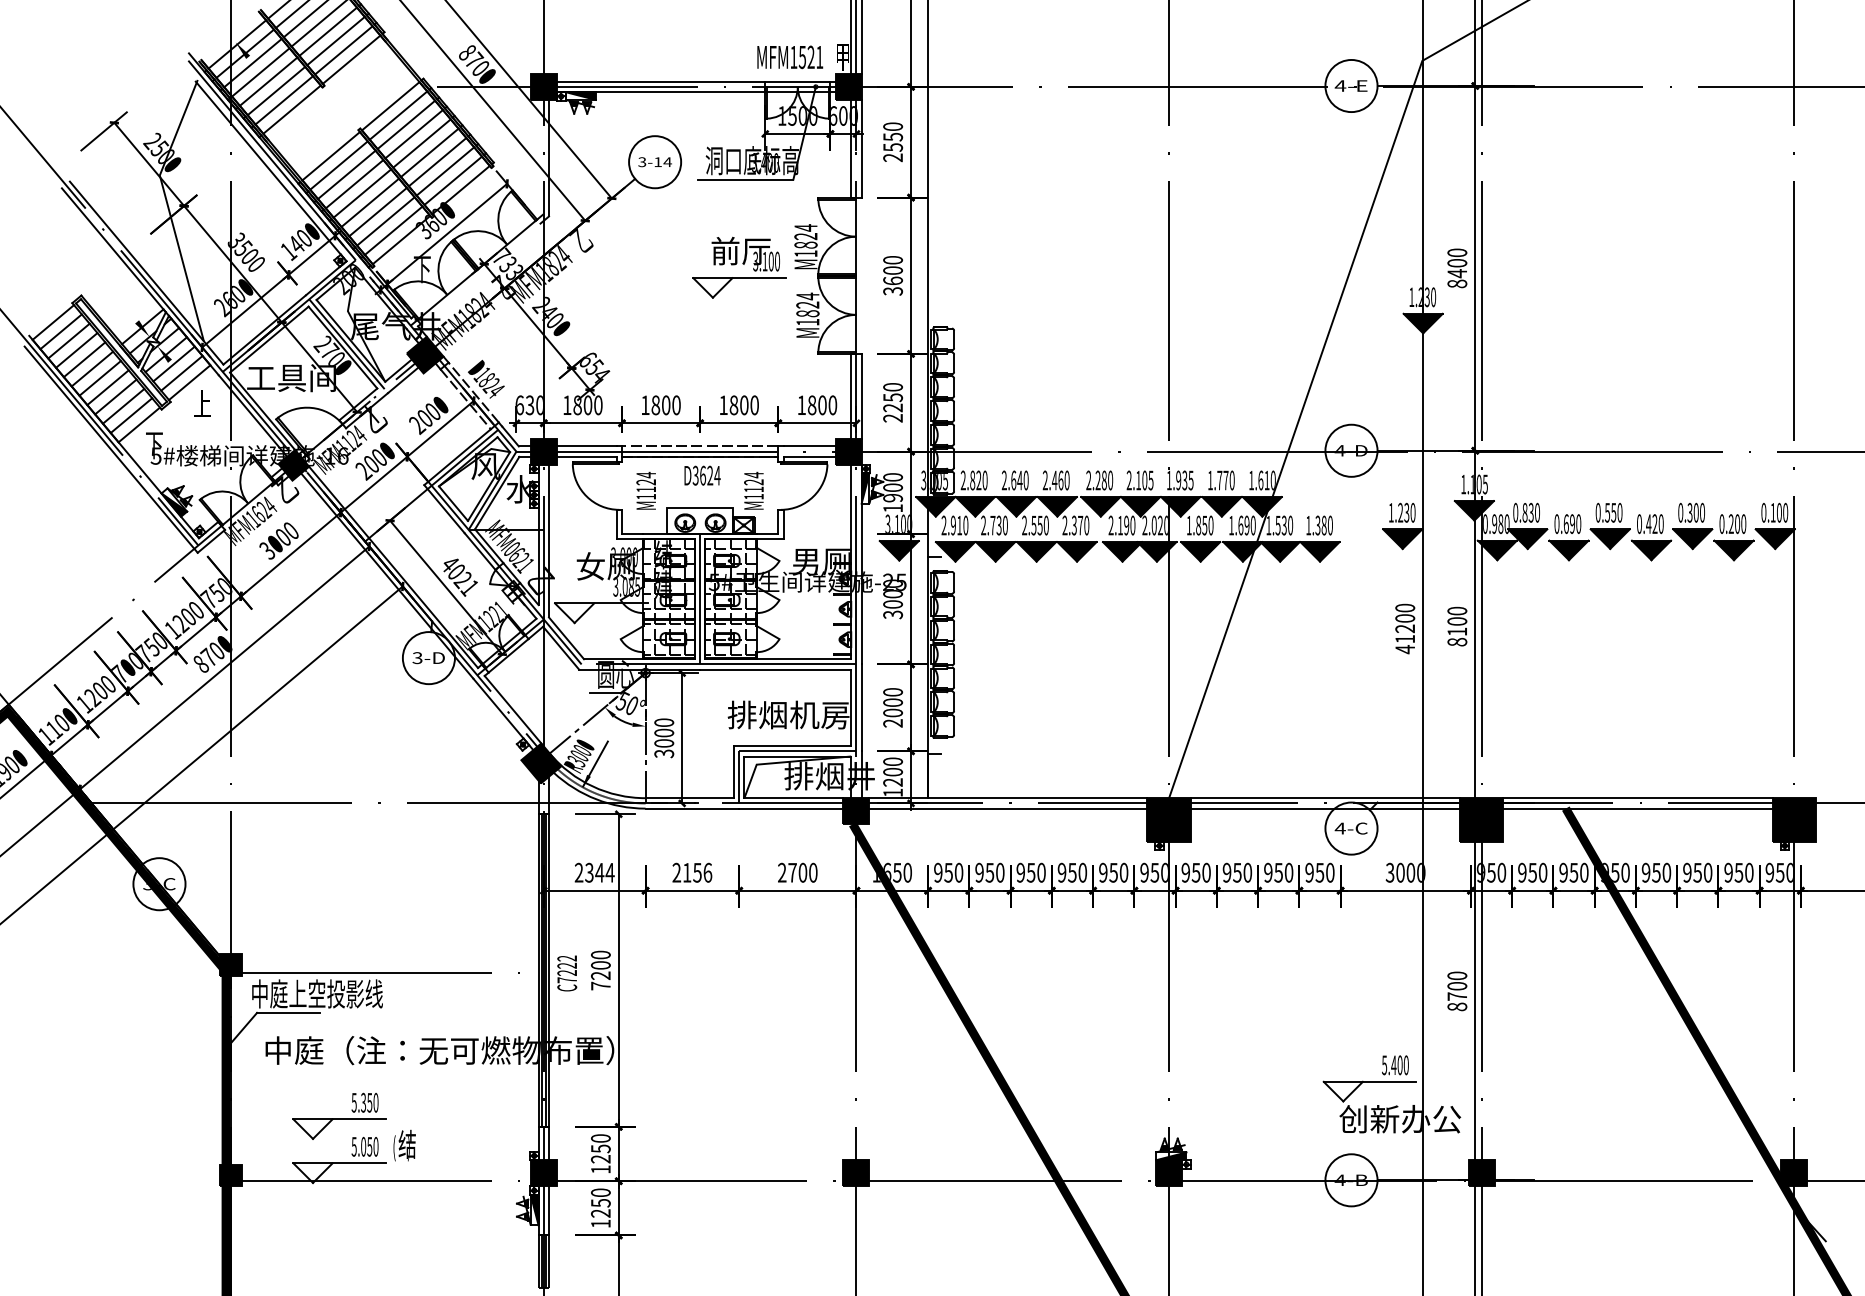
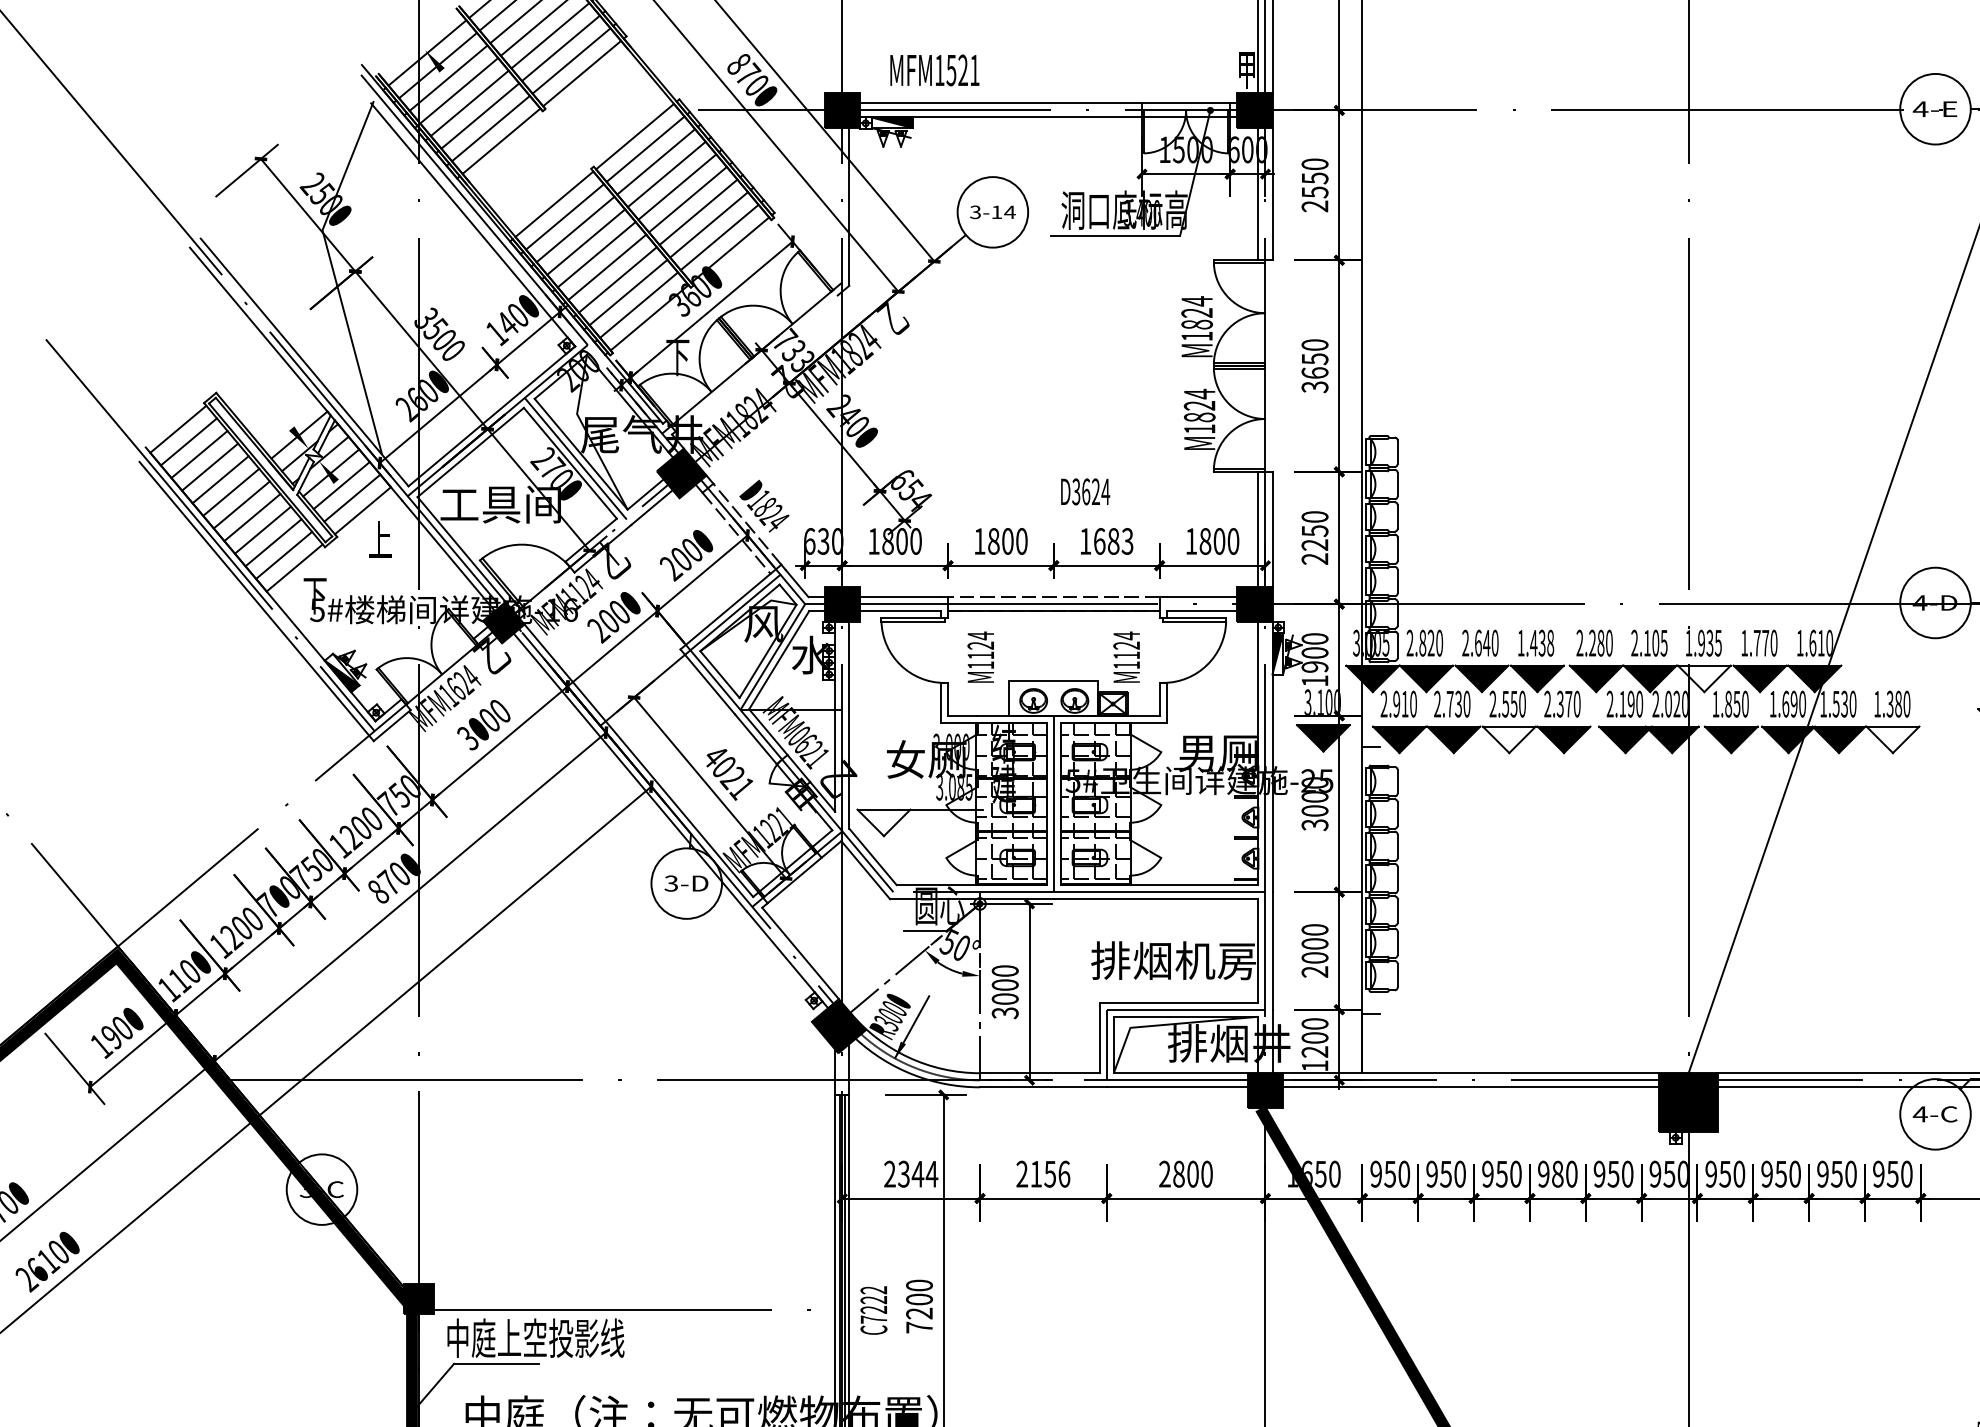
text: (790, 57) -> (935, 70), moved
part: (739, 267) -> (1107, 354), removed
text: (892, 270) -> (1314, 358), 3600 -> 3650
text: (743, 405) -> (1112, 541), 1800 -> 1683
text: (702, 475) -> (1085, 491), moved
text: (1055, 480) -> (1534, 643), 2.460 -> 1.438
fill: (1180, 506) -> (1704, 678), removed
fill: (1036, 551) -> (1509, 739), removed
fill: (1319, 551) -> (1892, 739), removed
text: (792, 872) -> (1178, 1173), 2700 -> 2800
text: (1072, 872) -> (1557, 1173), 950 -> 980

